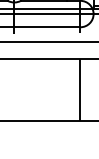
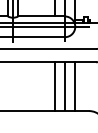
line: (67, 90) -> (54, 86), added
line: (93, 90) -> (75, 86), added

